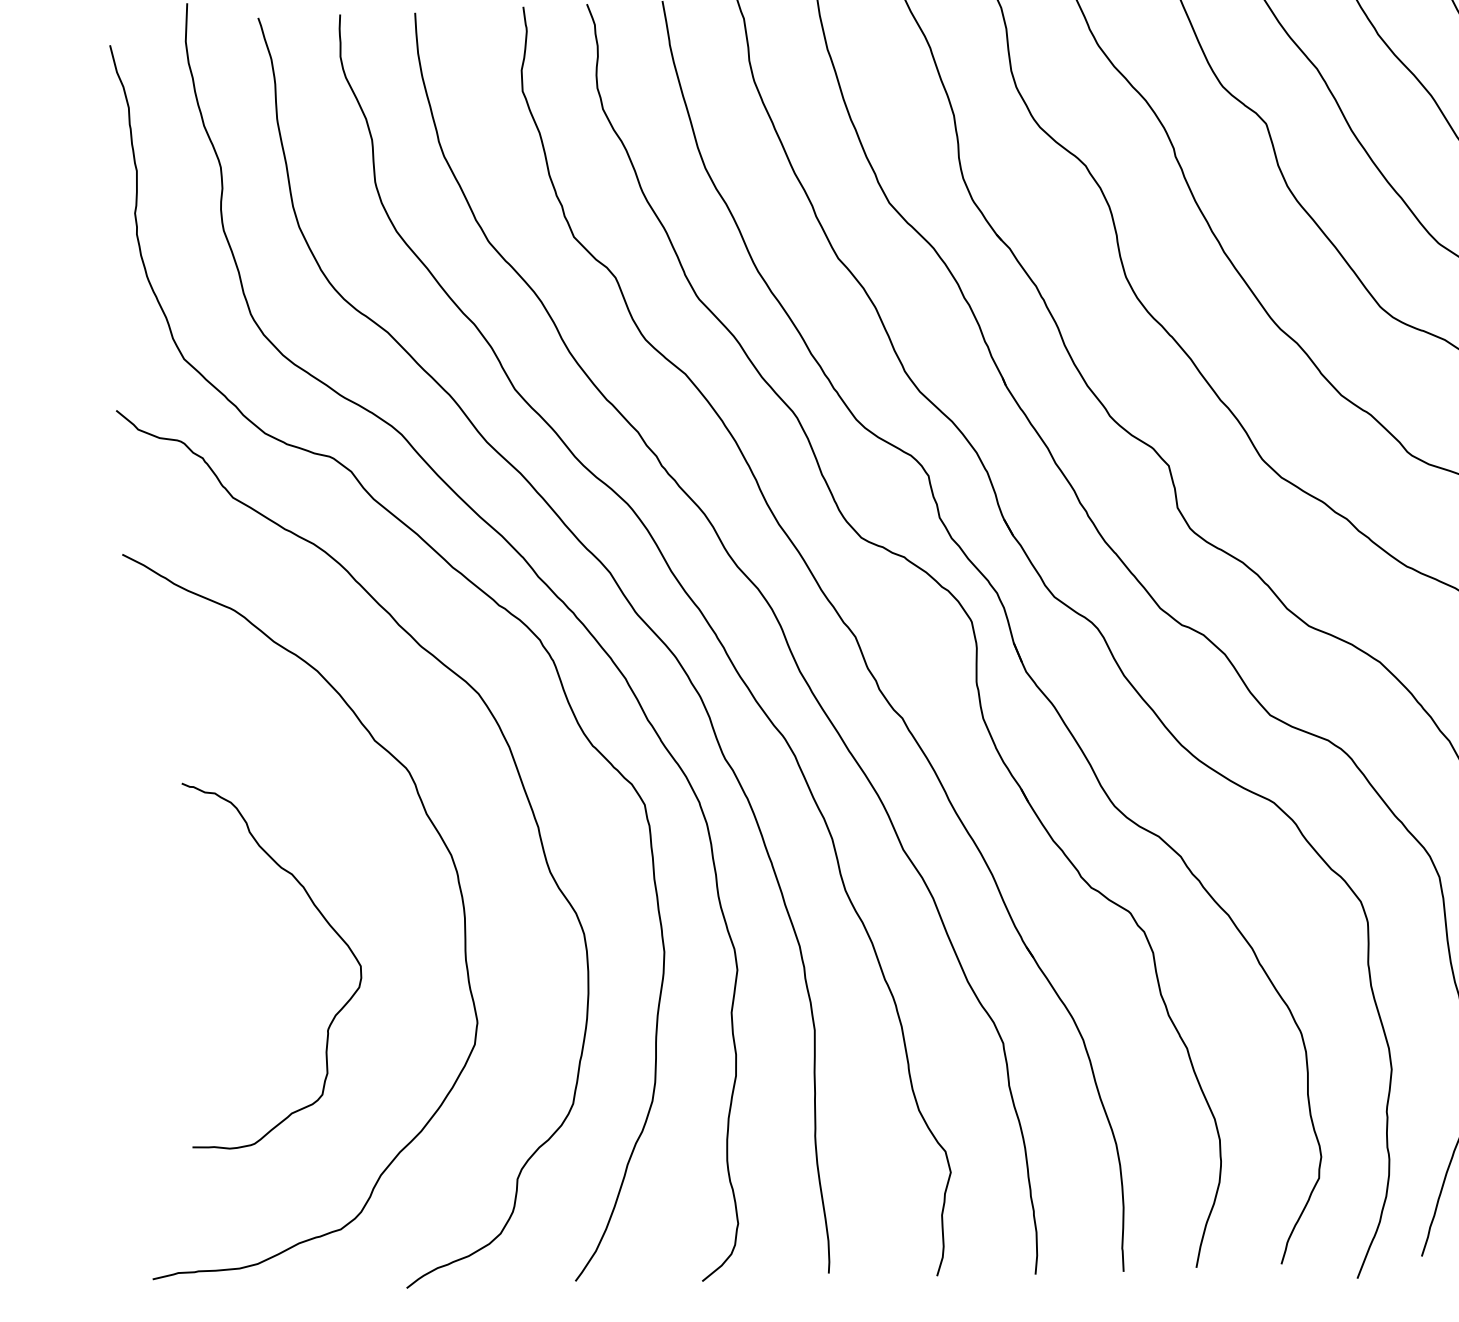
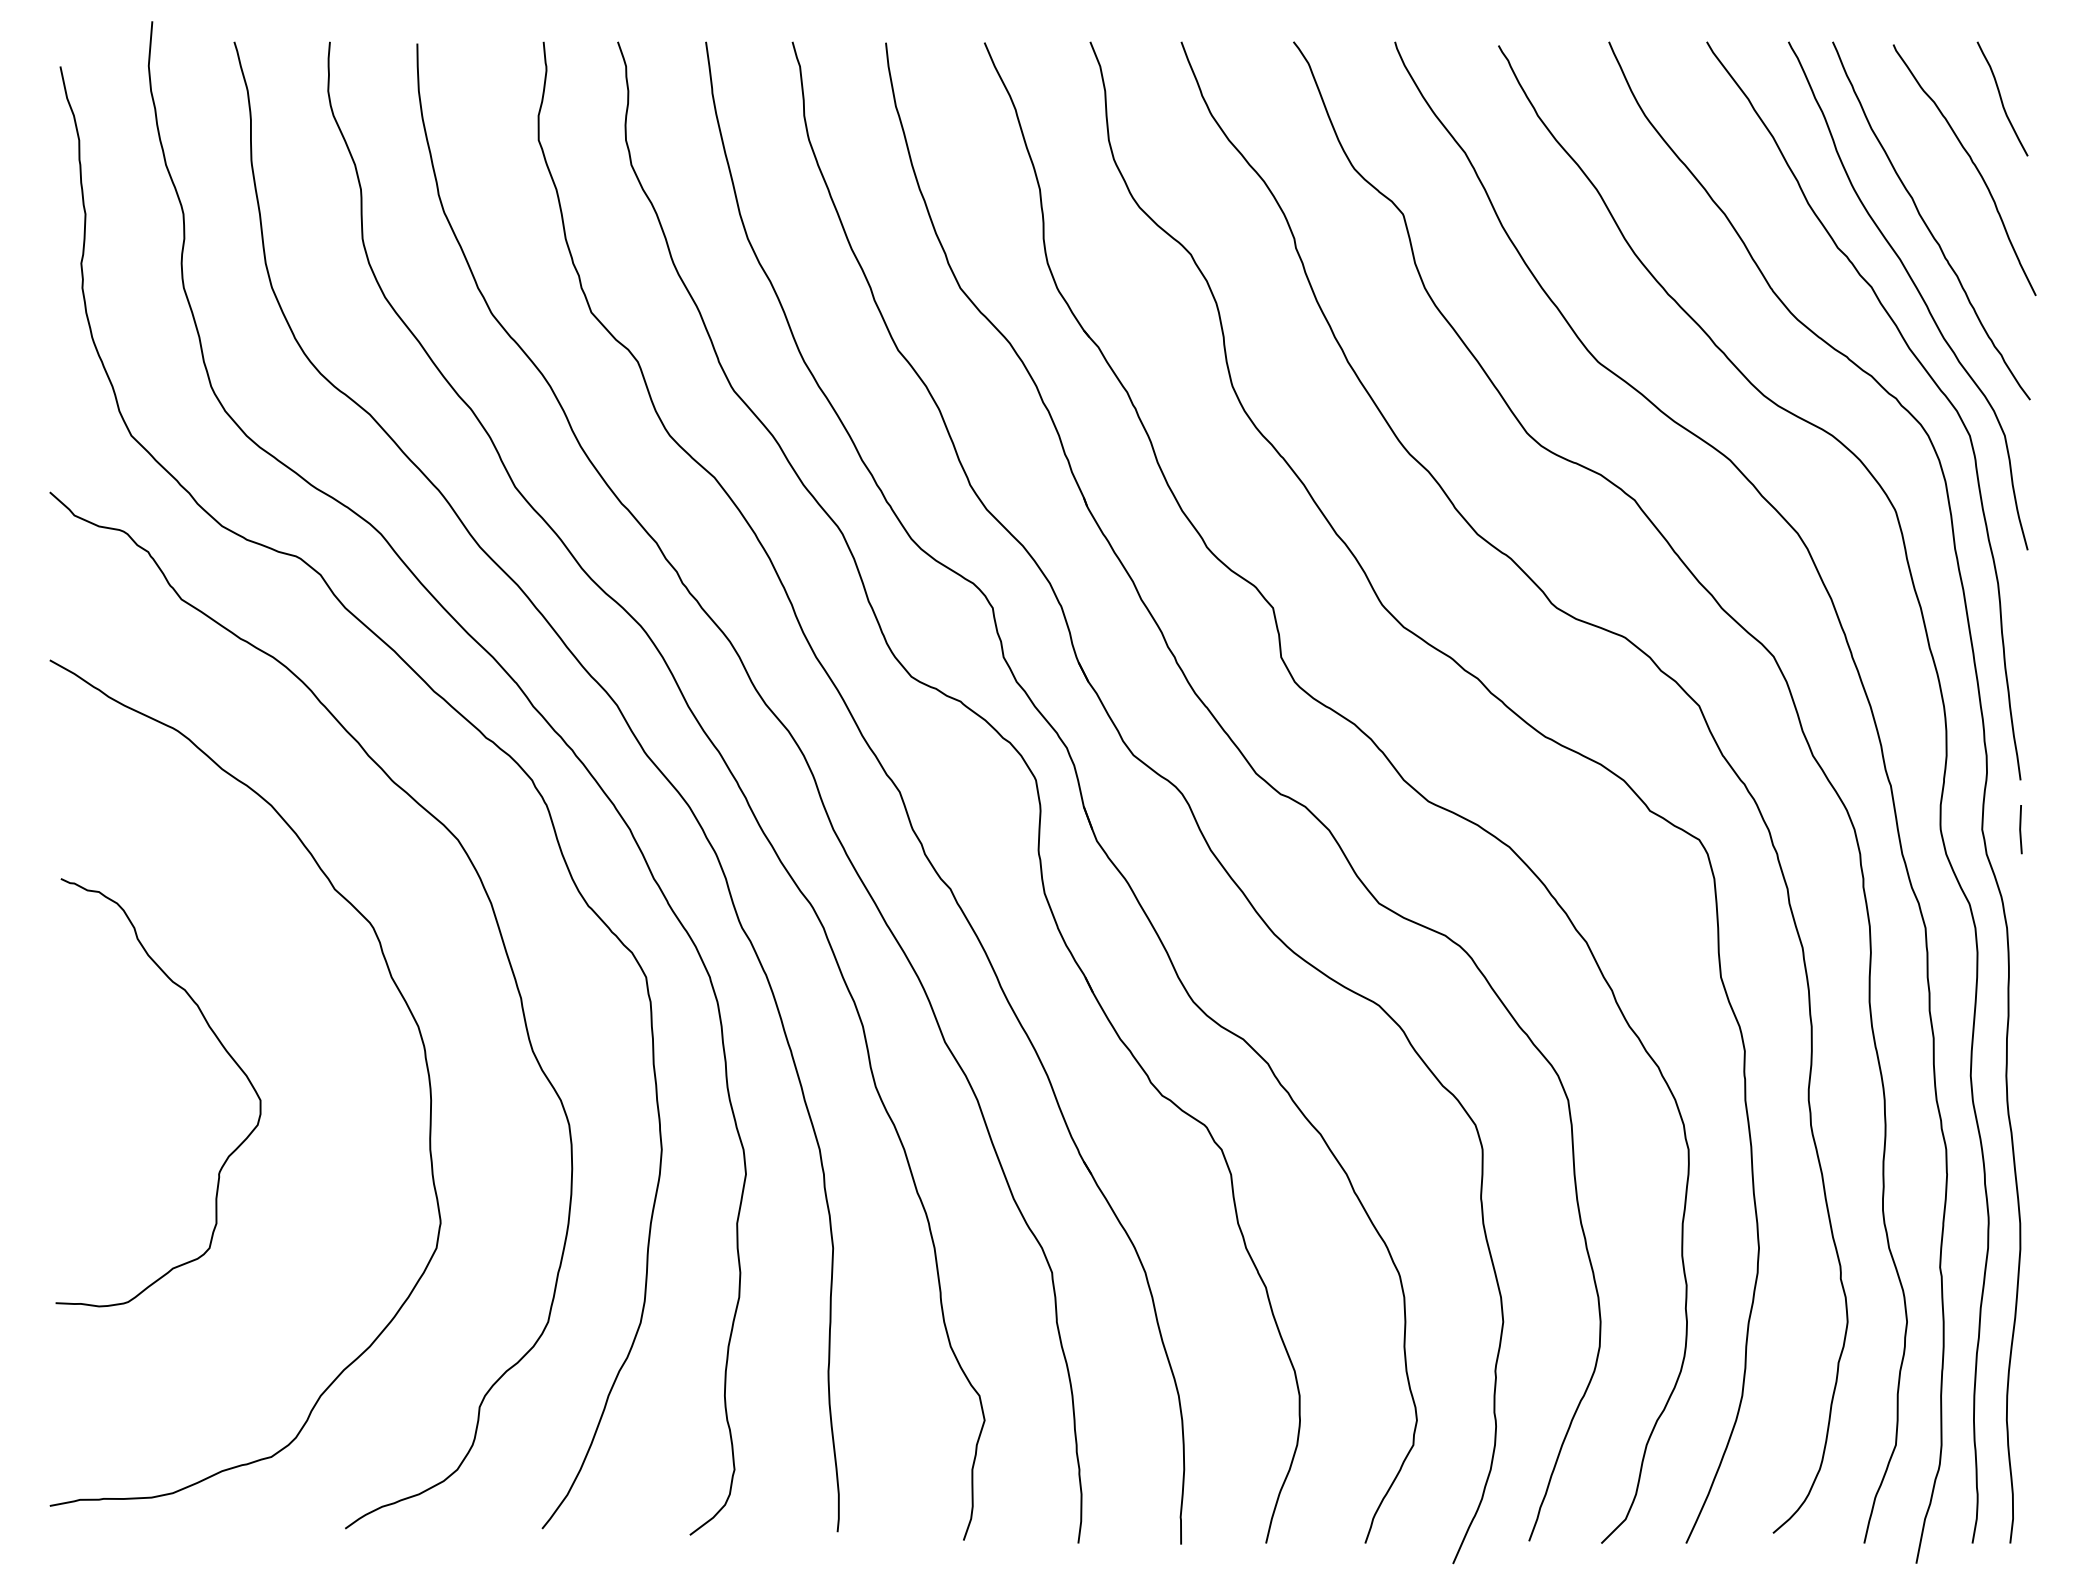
curve: (326, 922) -> (222, 1047), moved

